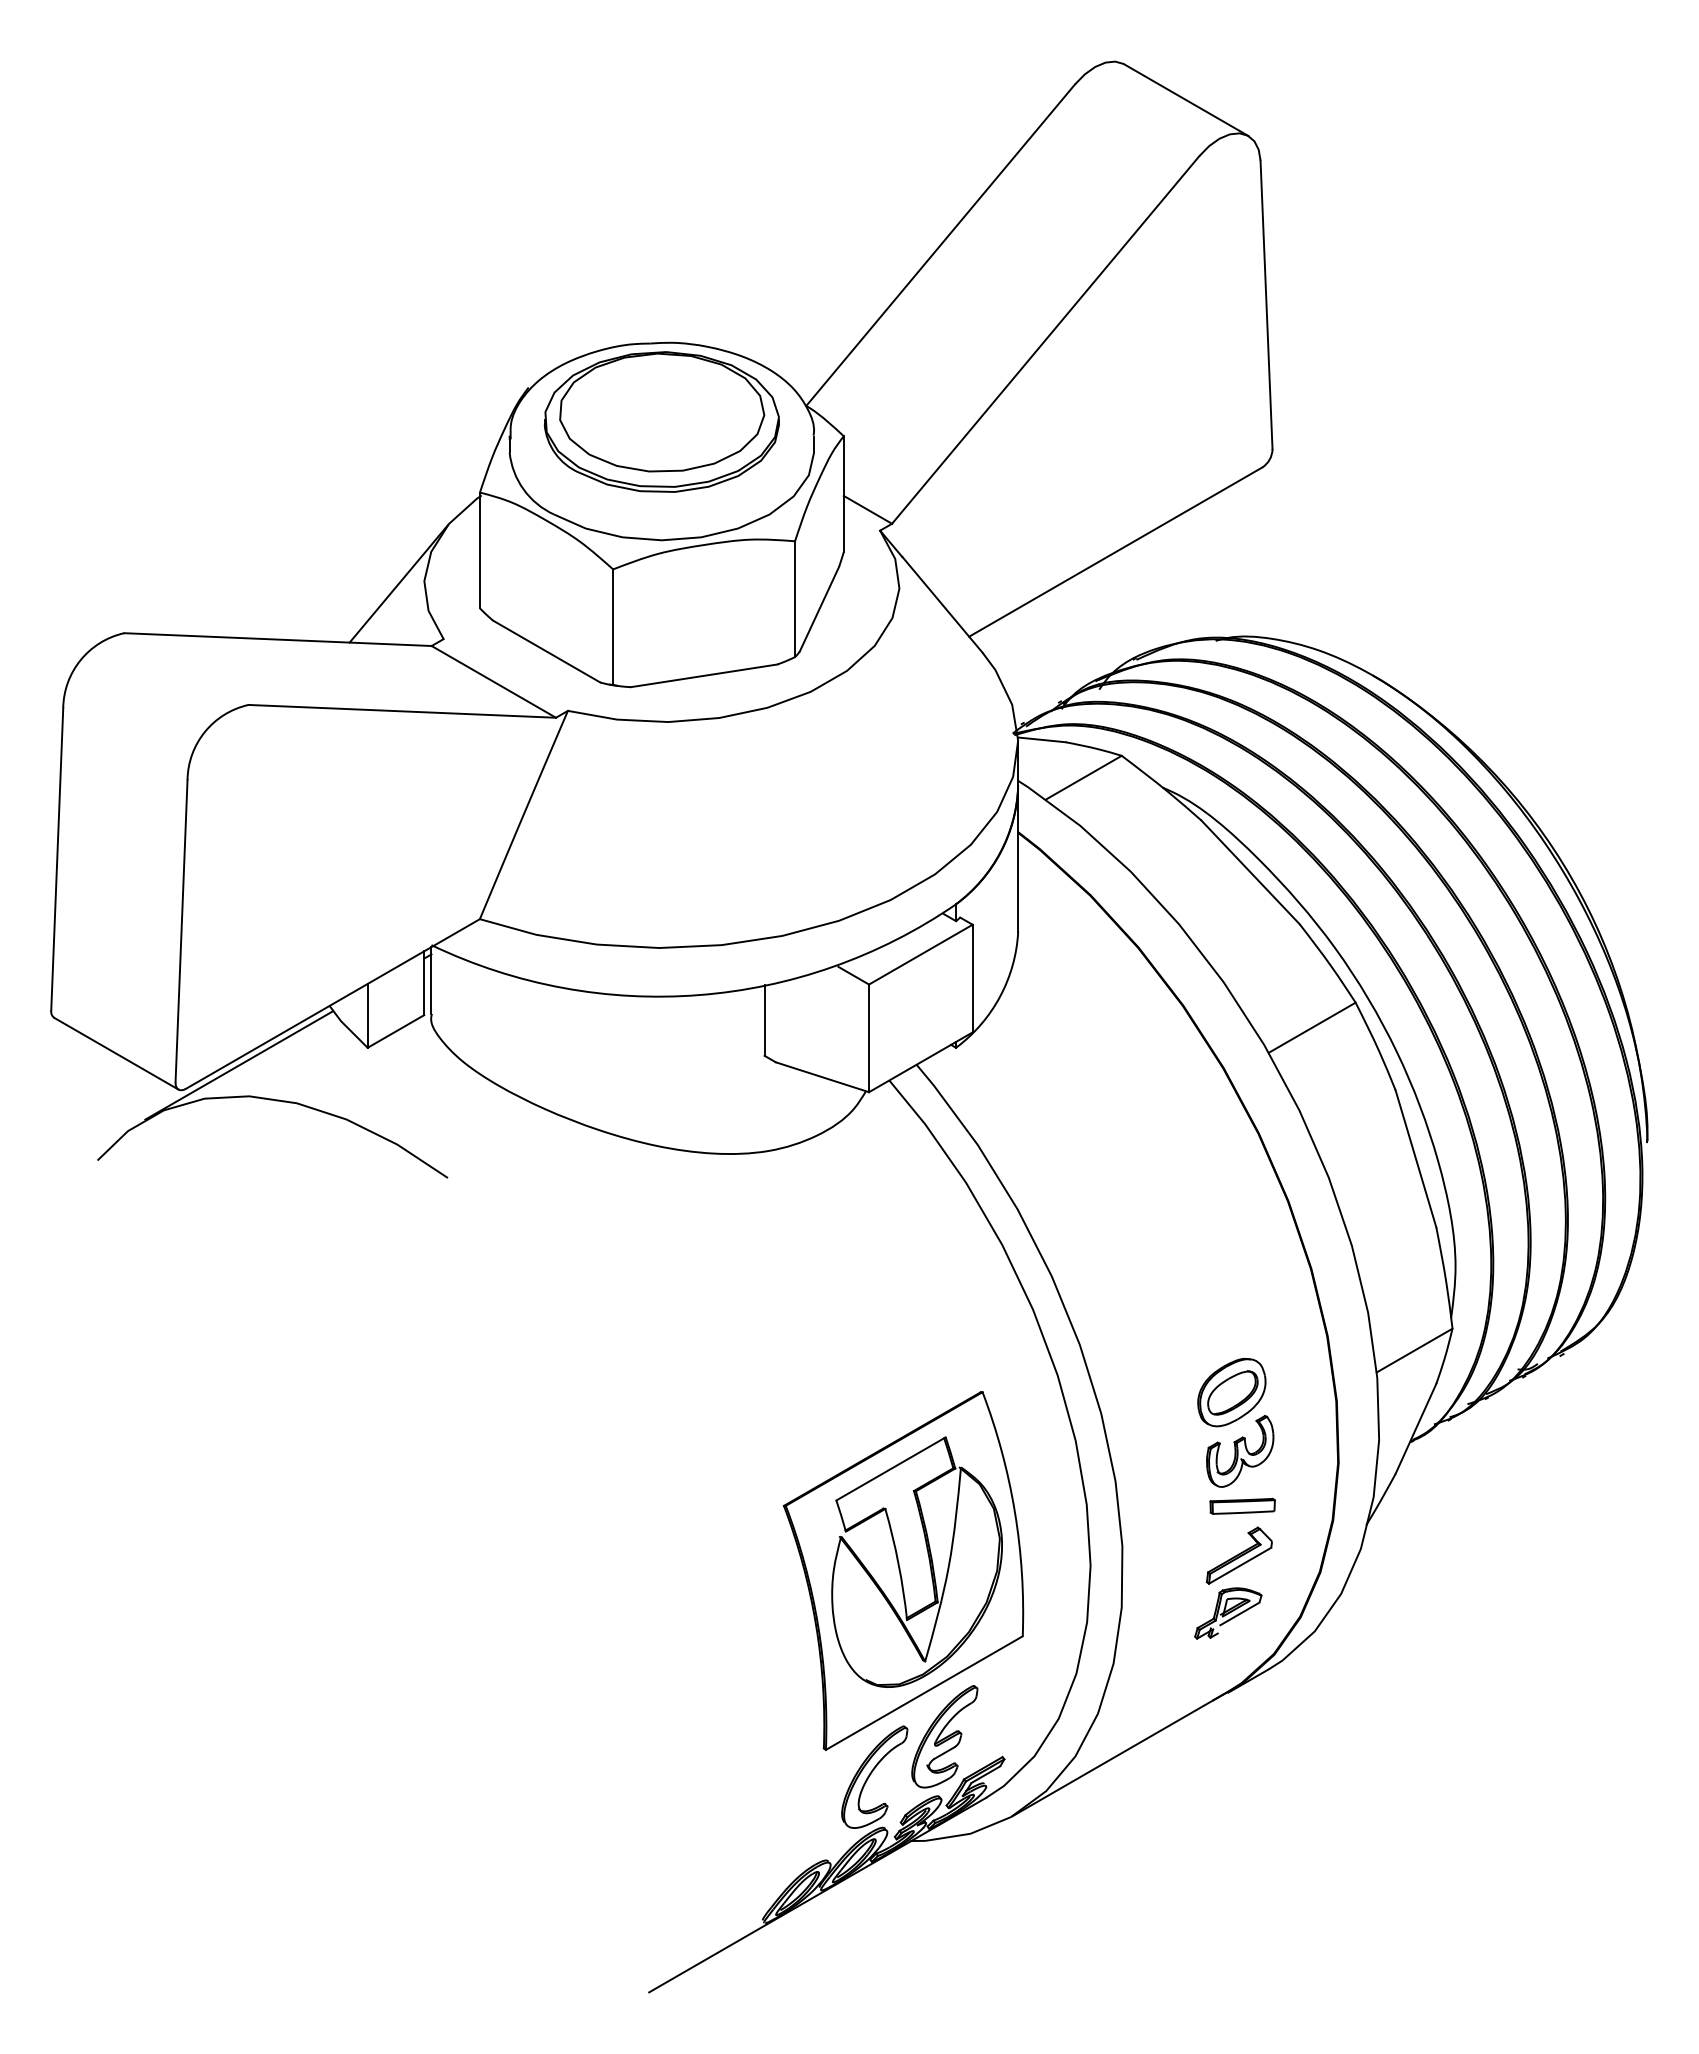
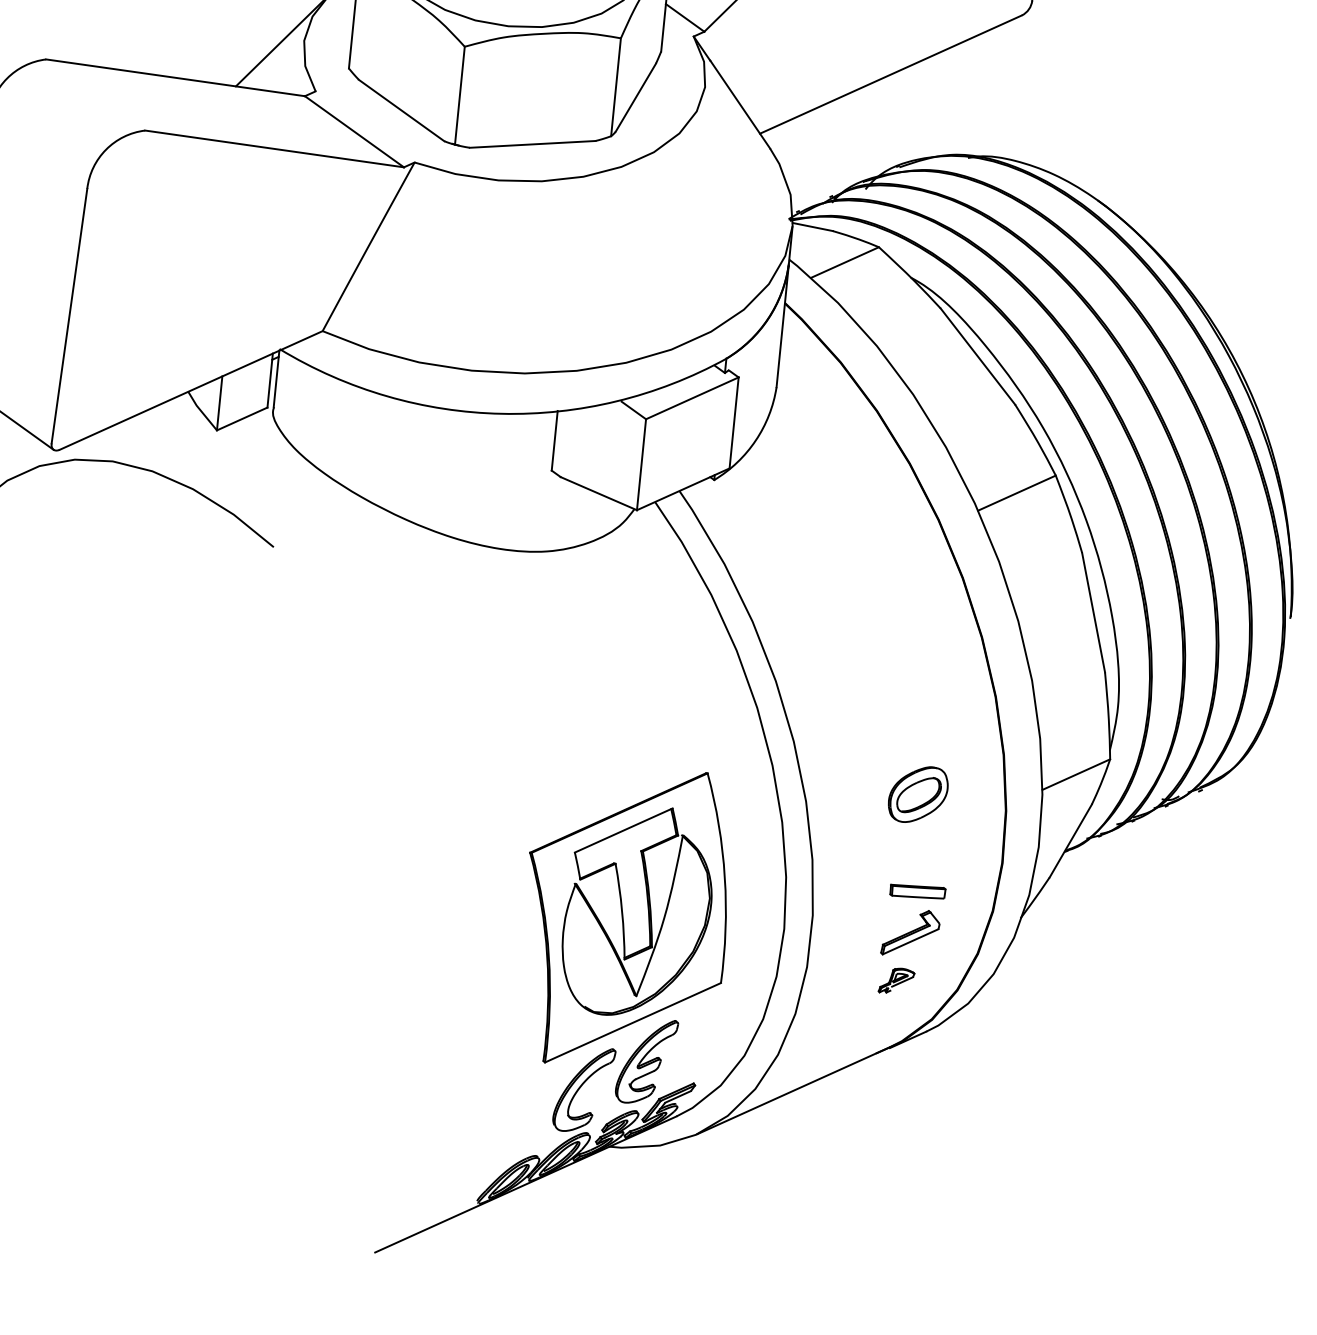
line: (239, 1065) -> (107, 434), removed
part: (1240, 1451) -> (920, 845), removed
part: (1228, 1613) -> (896, 981), size x0.6

